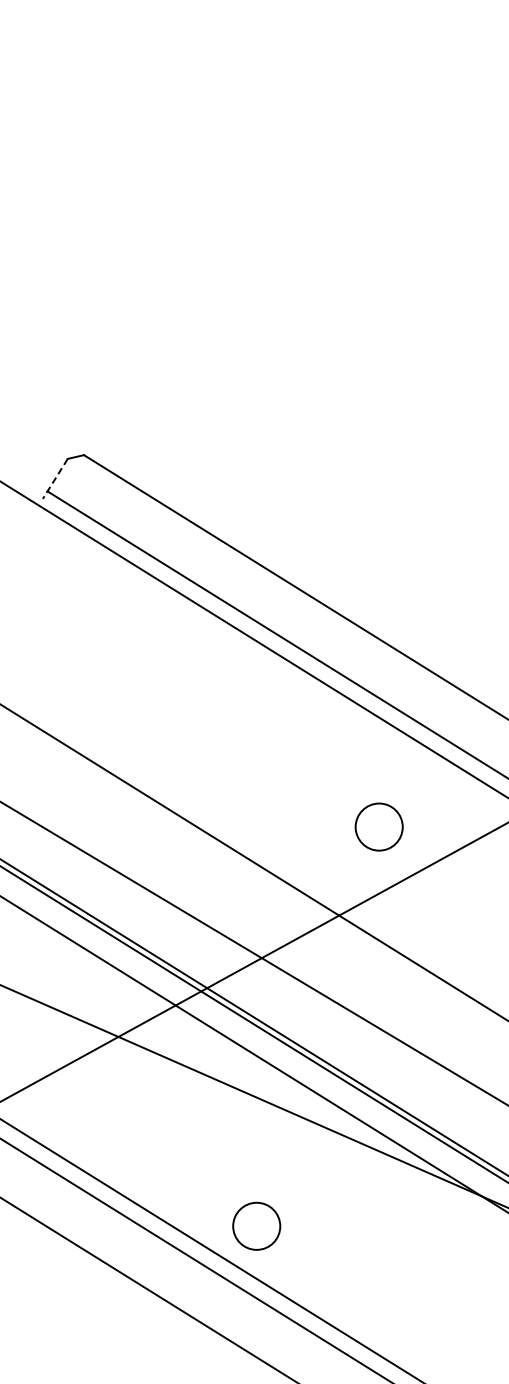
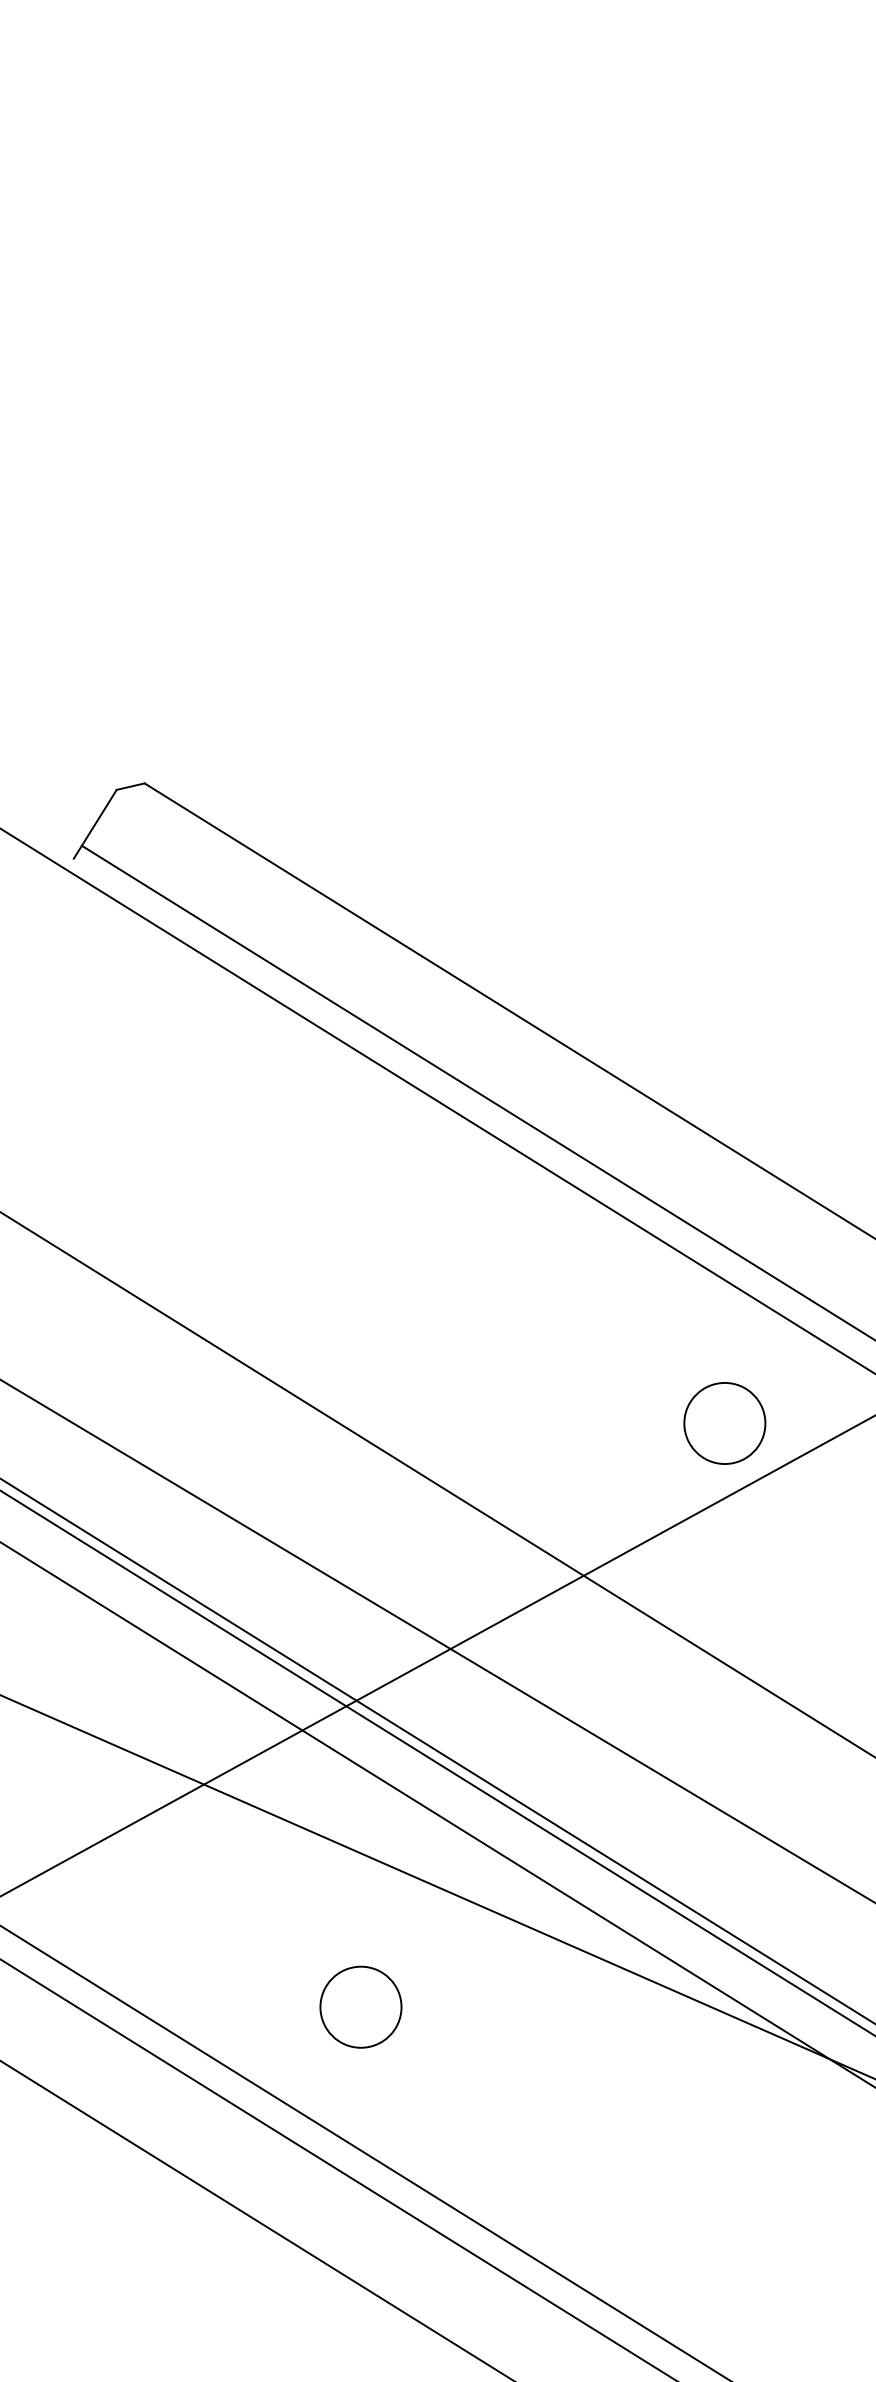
line: (55, 478) -> (95, 823), dashed -> solid
circle: (378, 826) -> (723, 1422), moved
circle: (256, 1225) -> (360, 2005), moved

